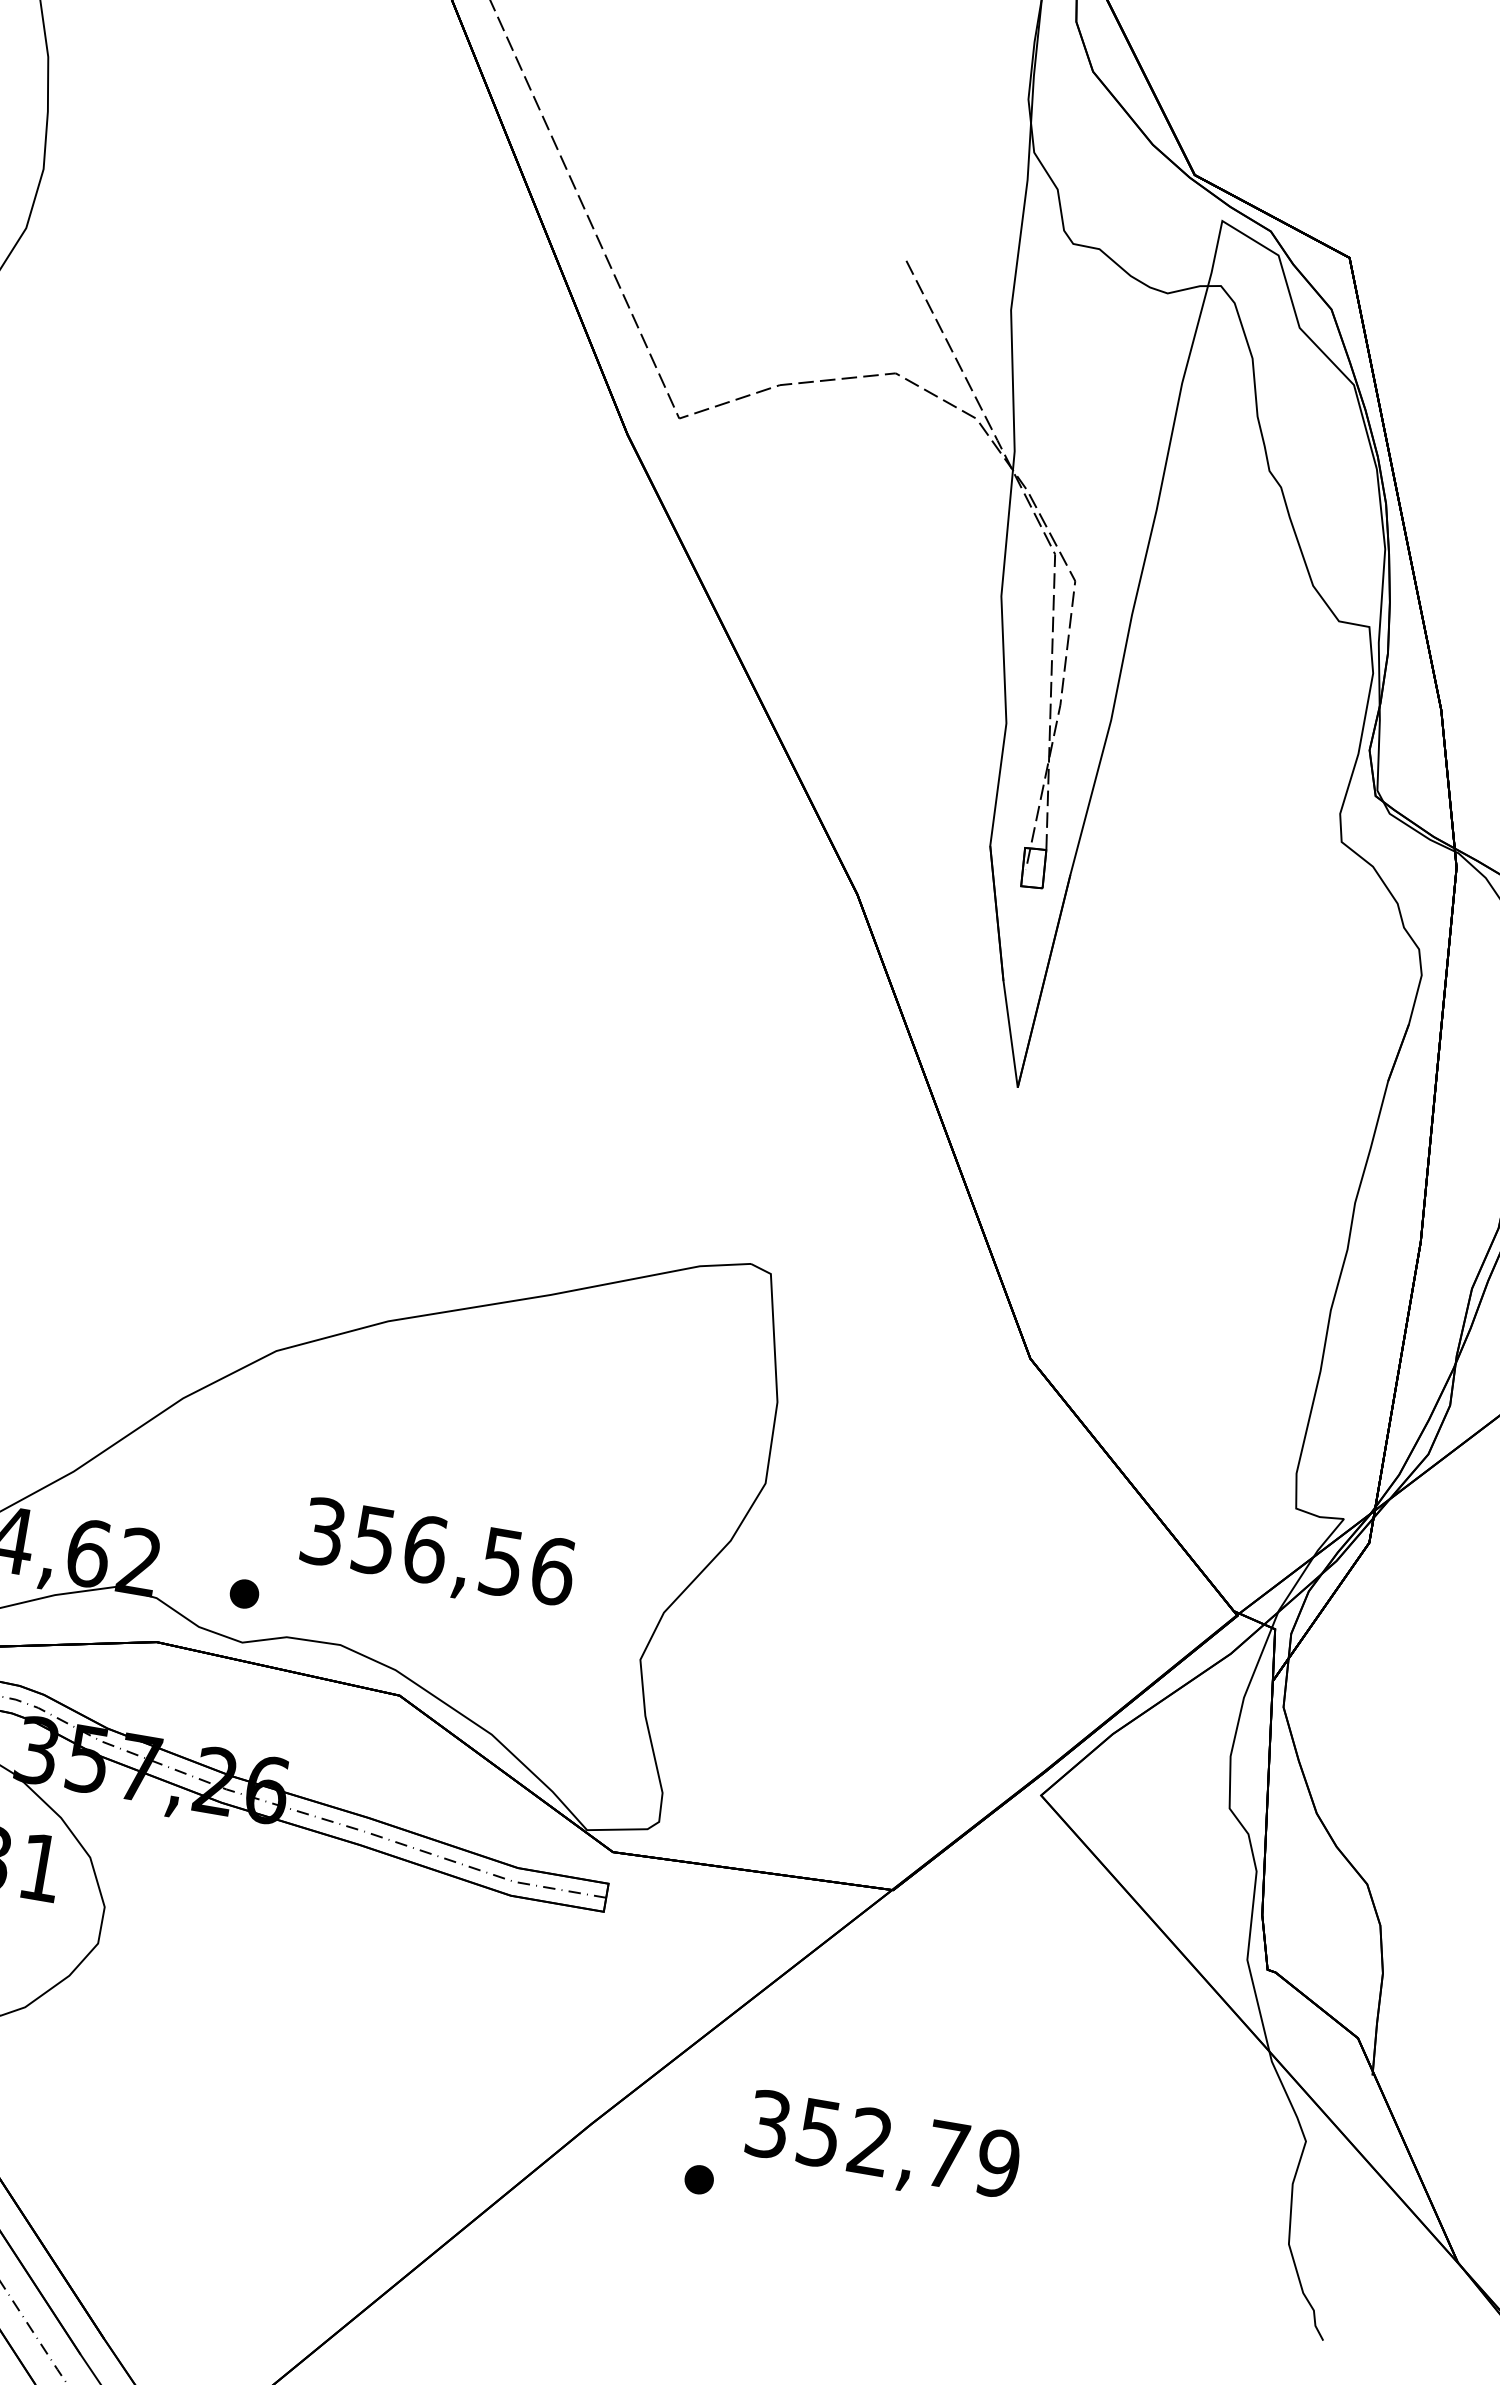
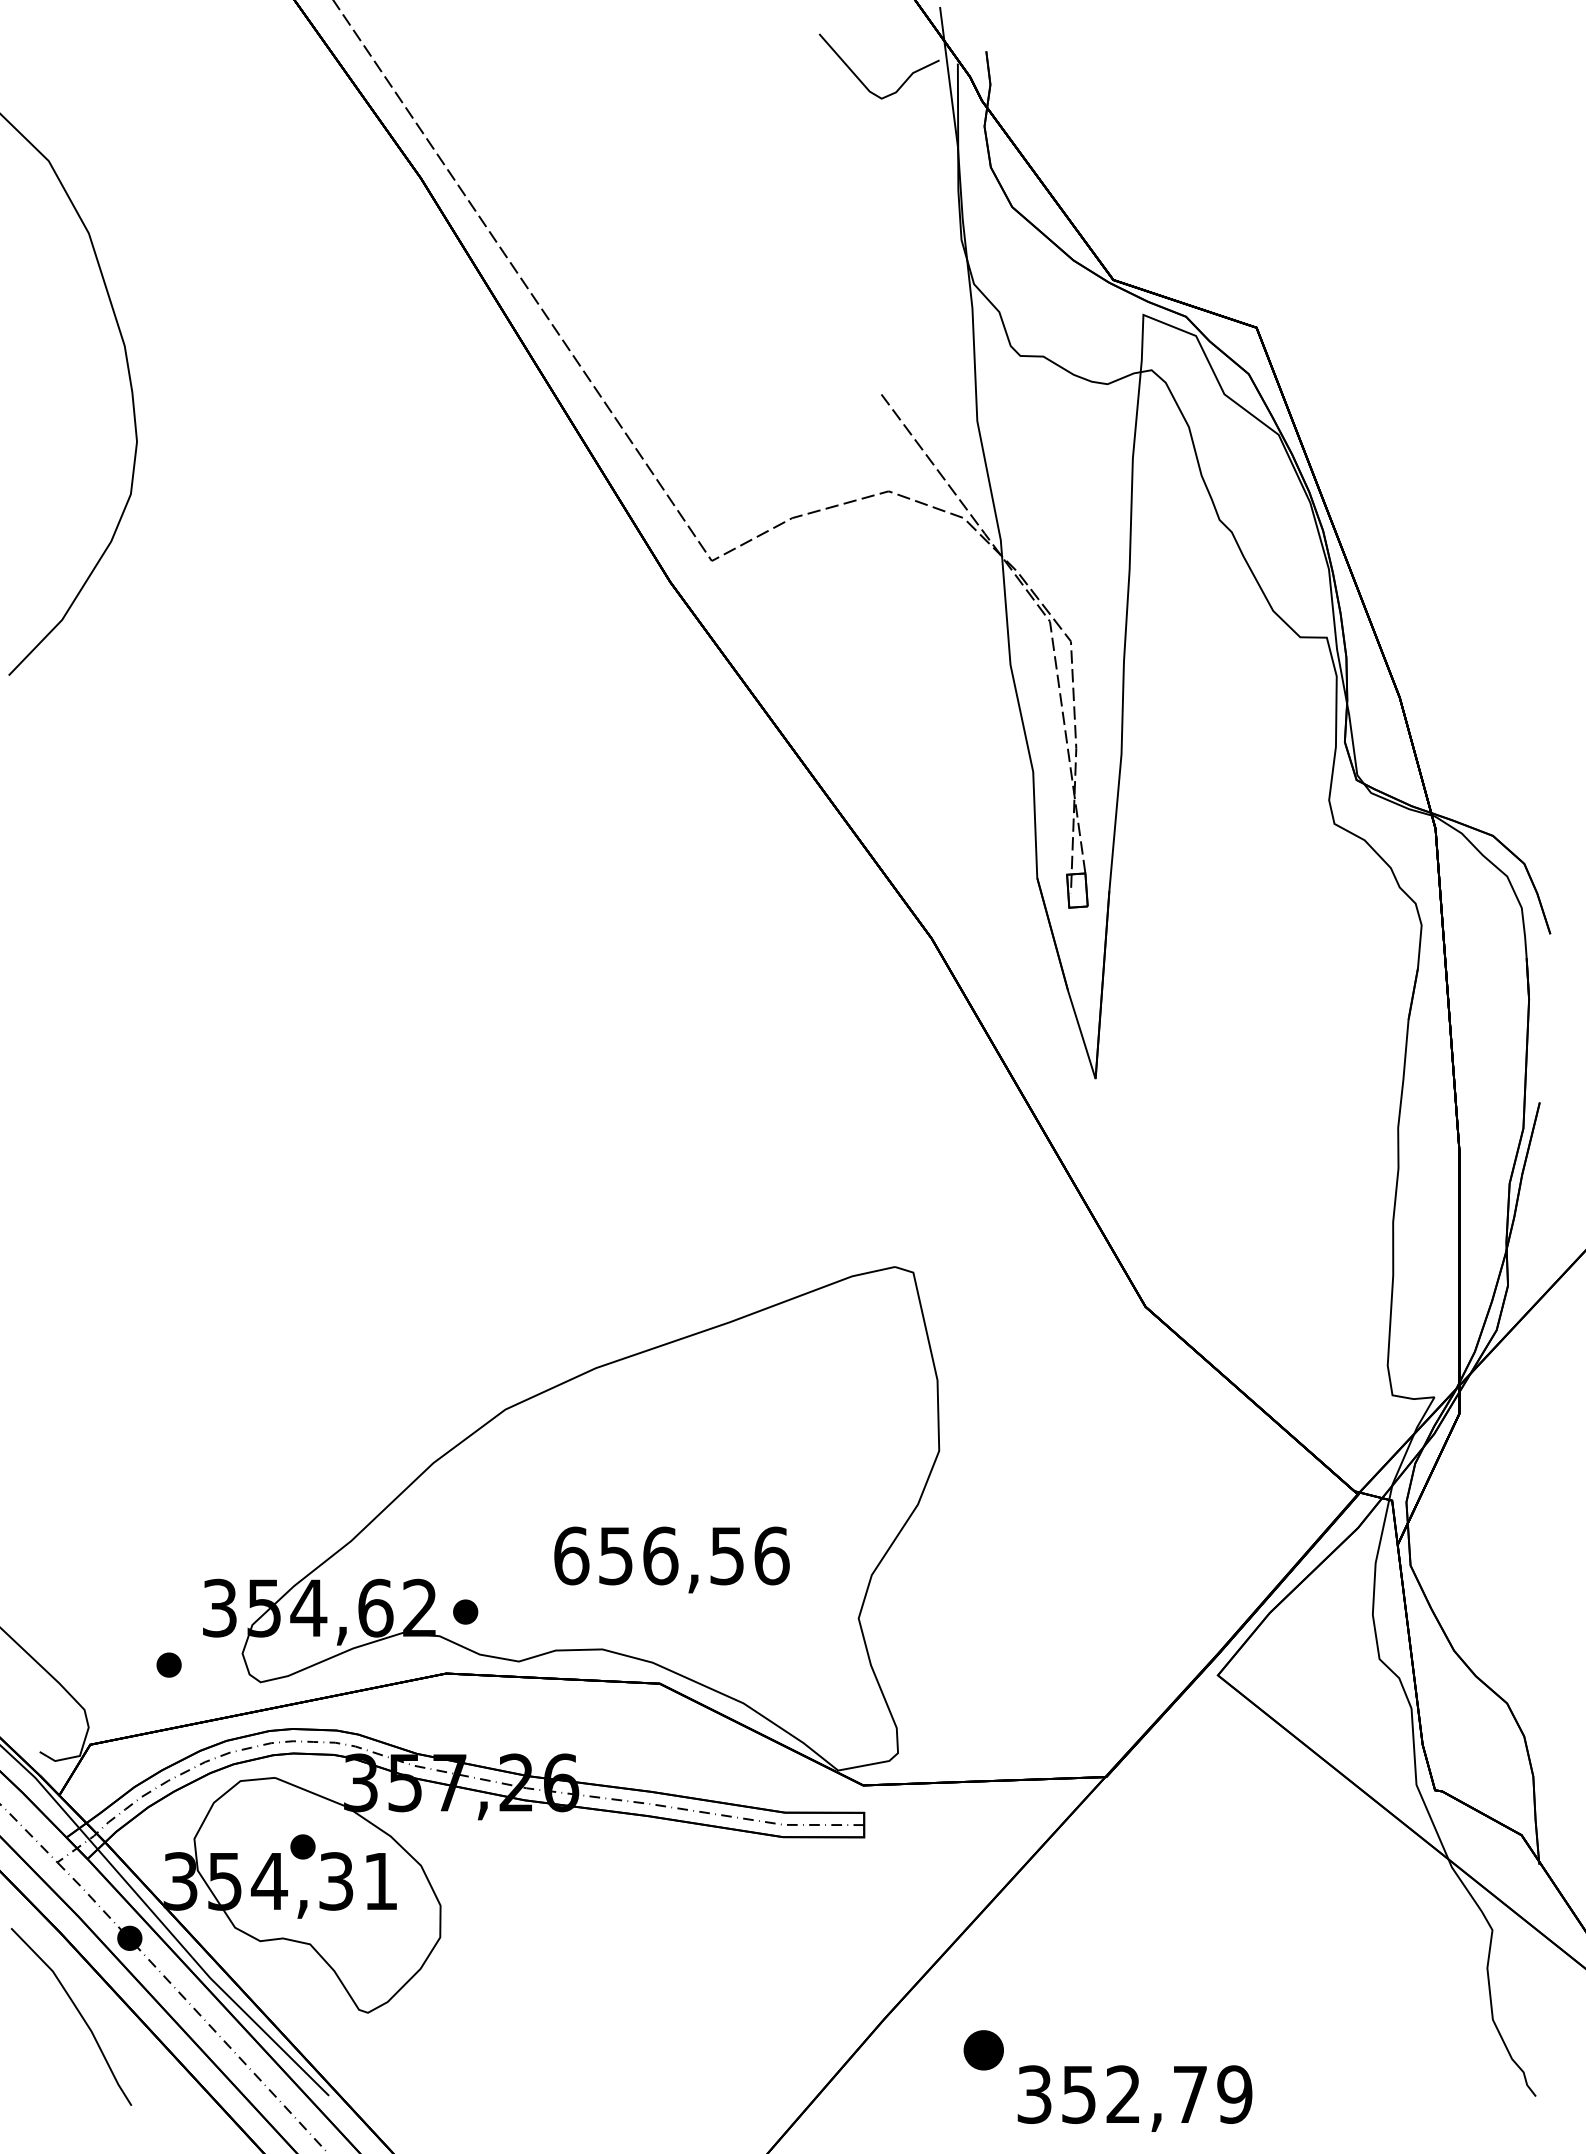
text: (323, 1531) -> (571, 1555), 356,56 -> 656,56
part: (244, 1593) -> (465, 1611), moved
text: (882, 2148) -> (1134, 2098), moved
part: (698, 2179) -> (983, 2050), size x1.6

